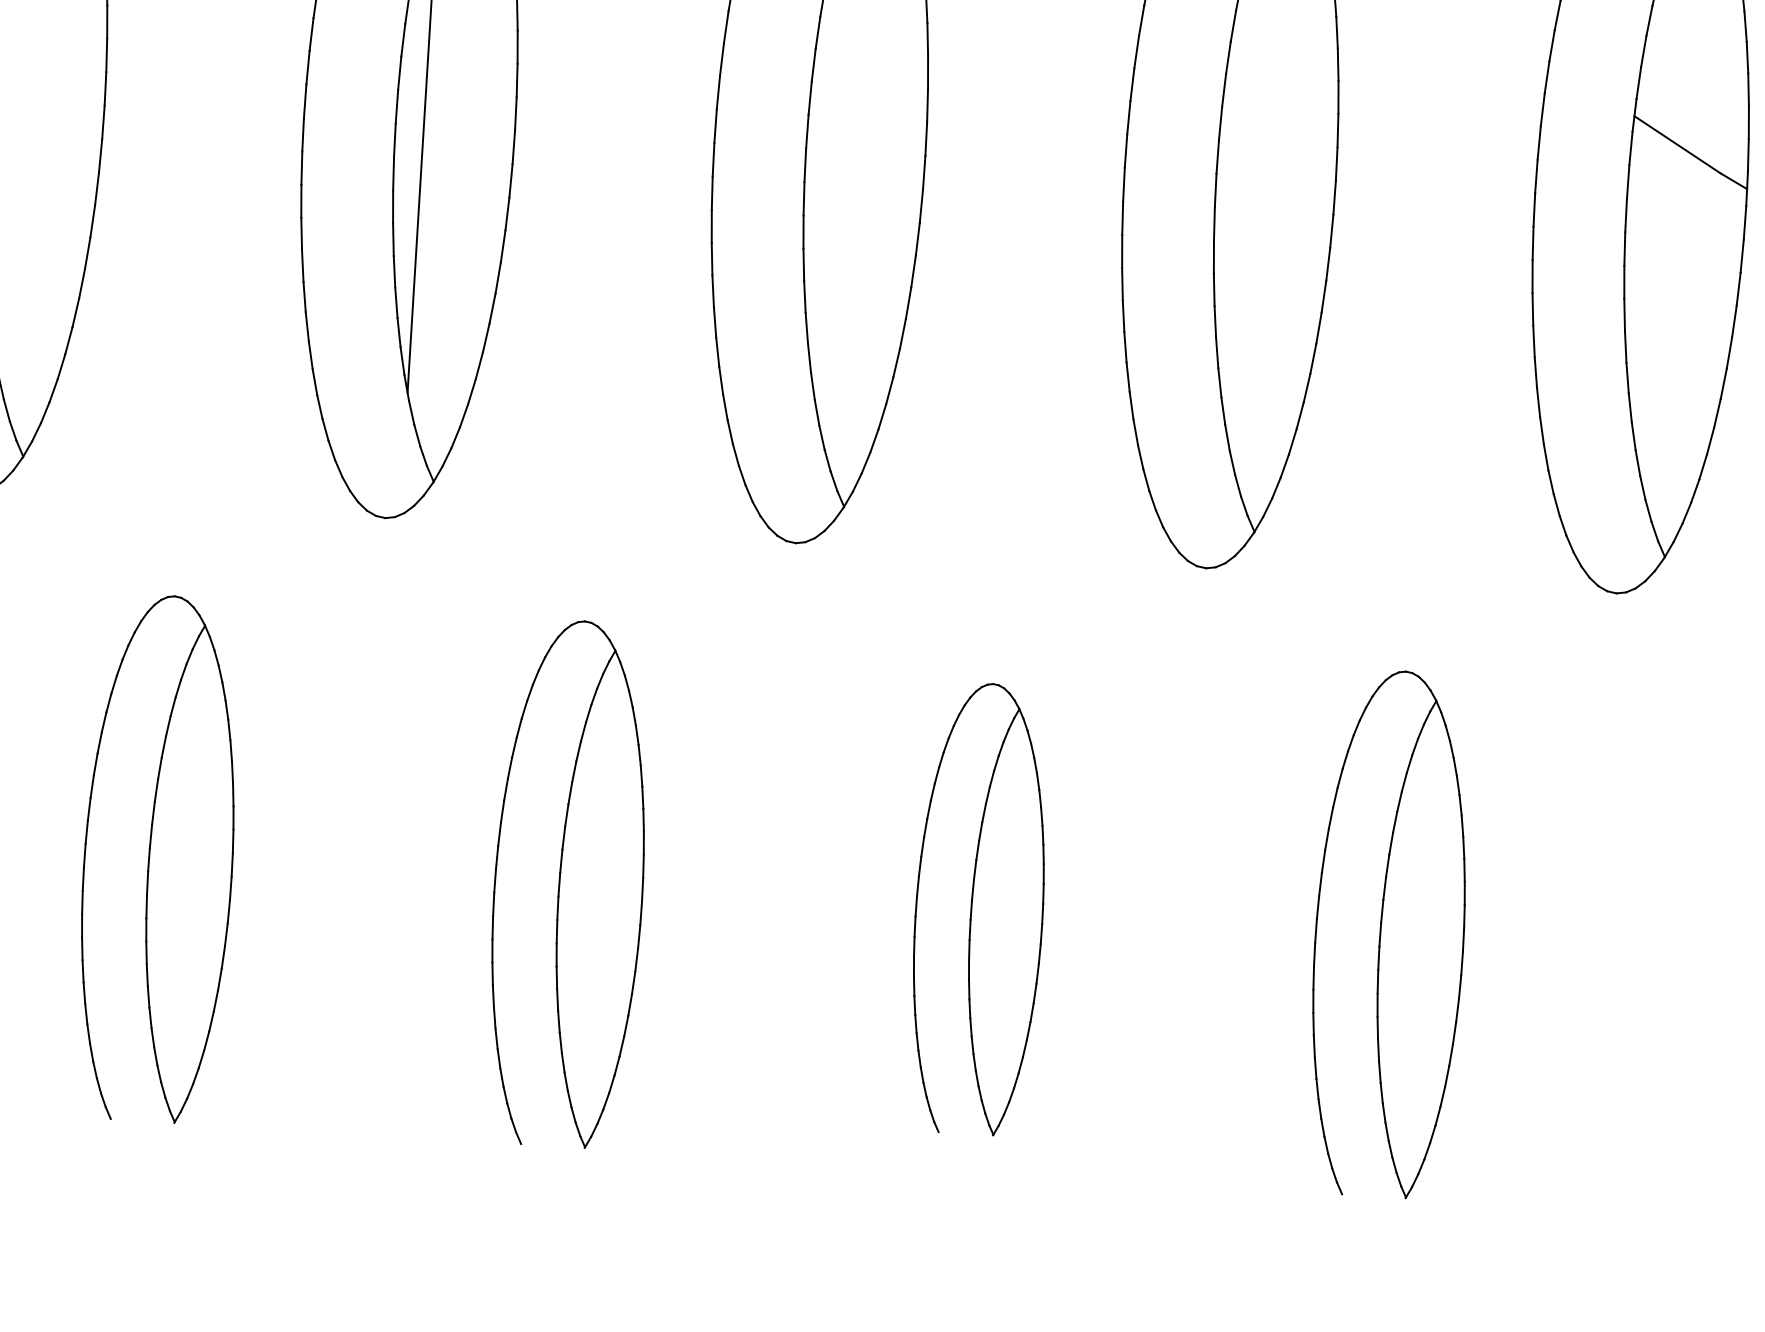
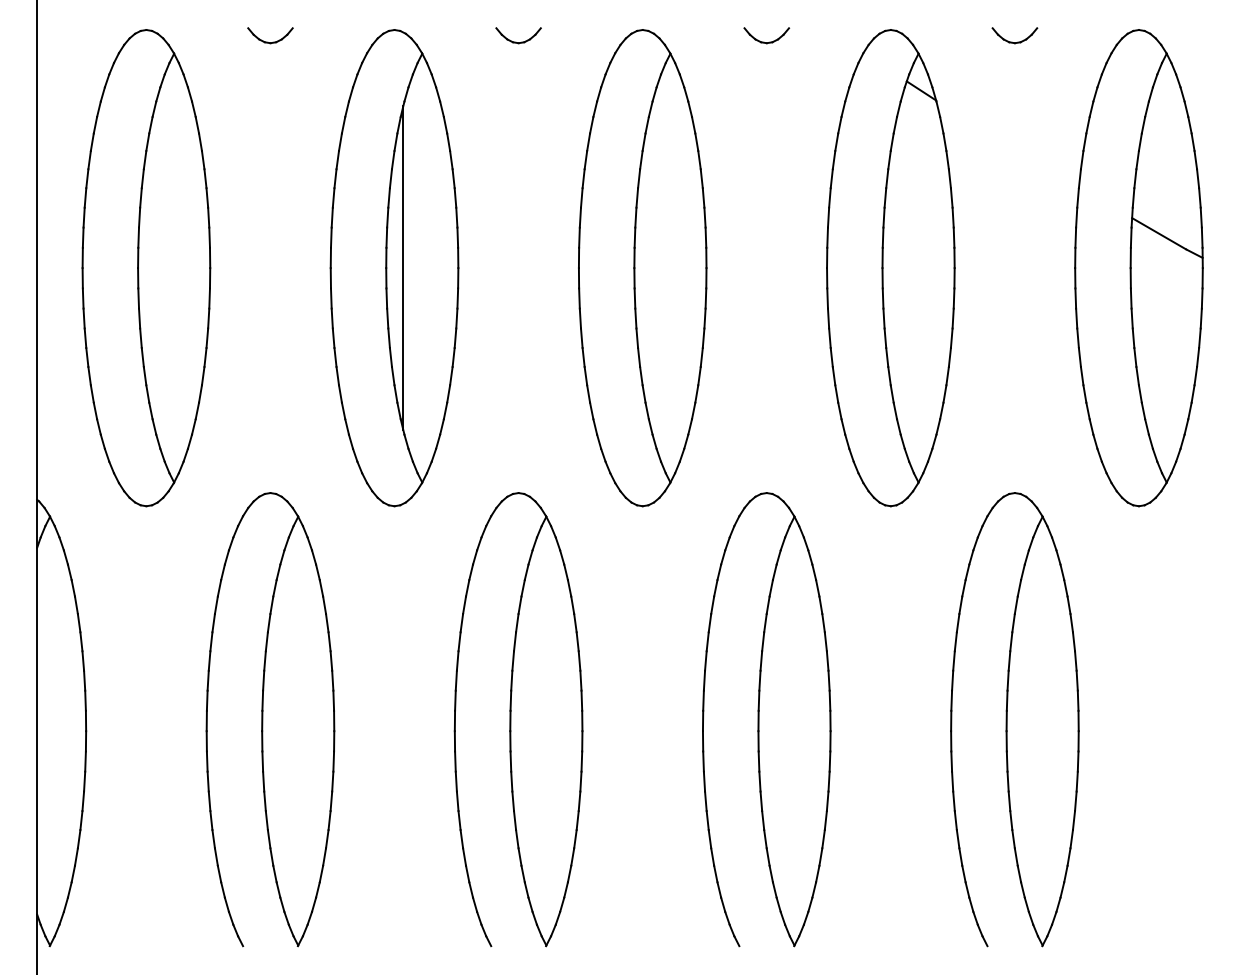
part: (158, 858) -> (270, 719), size x1.43
part: (568, 883) -> (518, 719), size x1.43
part: (978, 908) -> (766, 719), size x1.67
part: (1389, 933) -> (1014, 719), size x1.43

